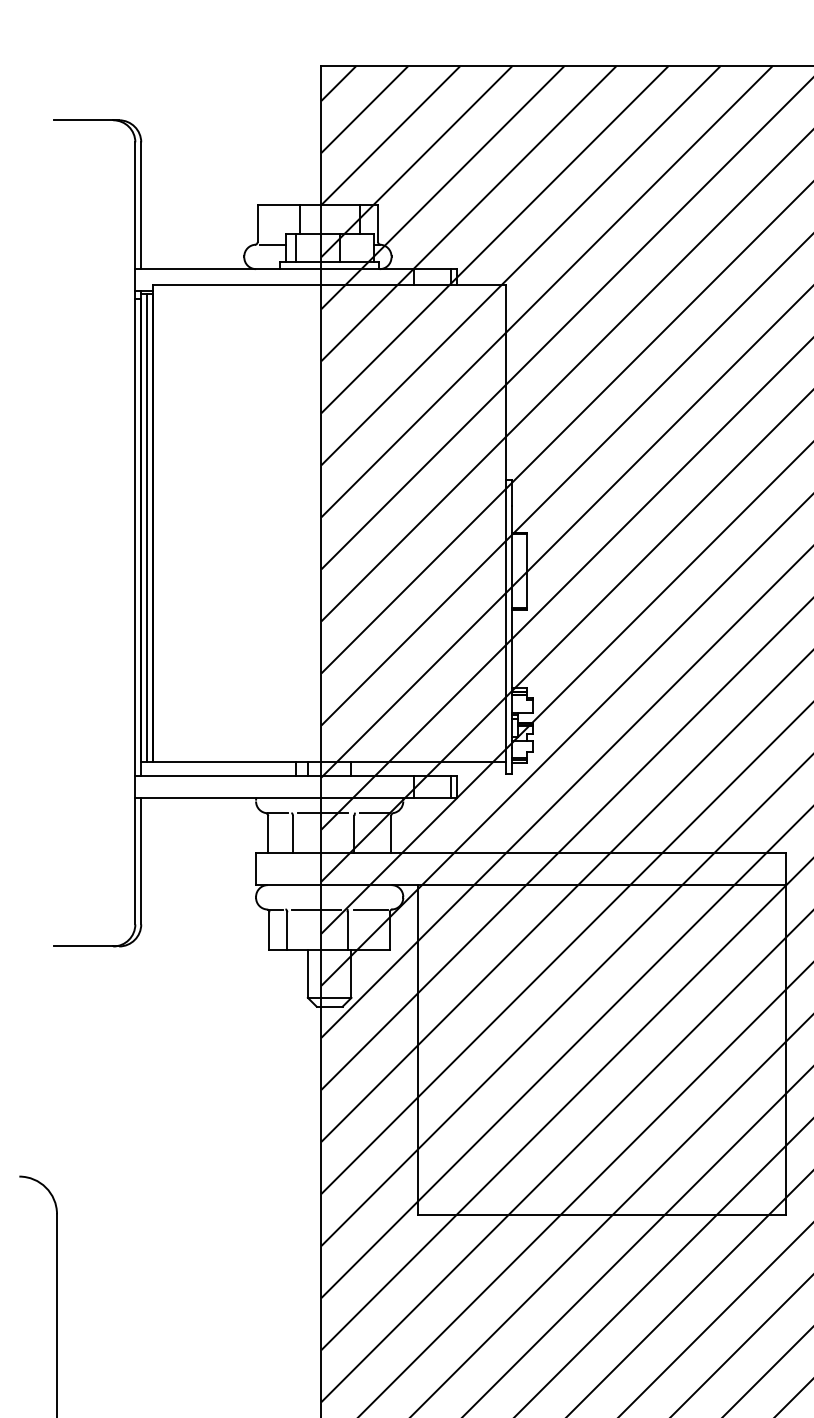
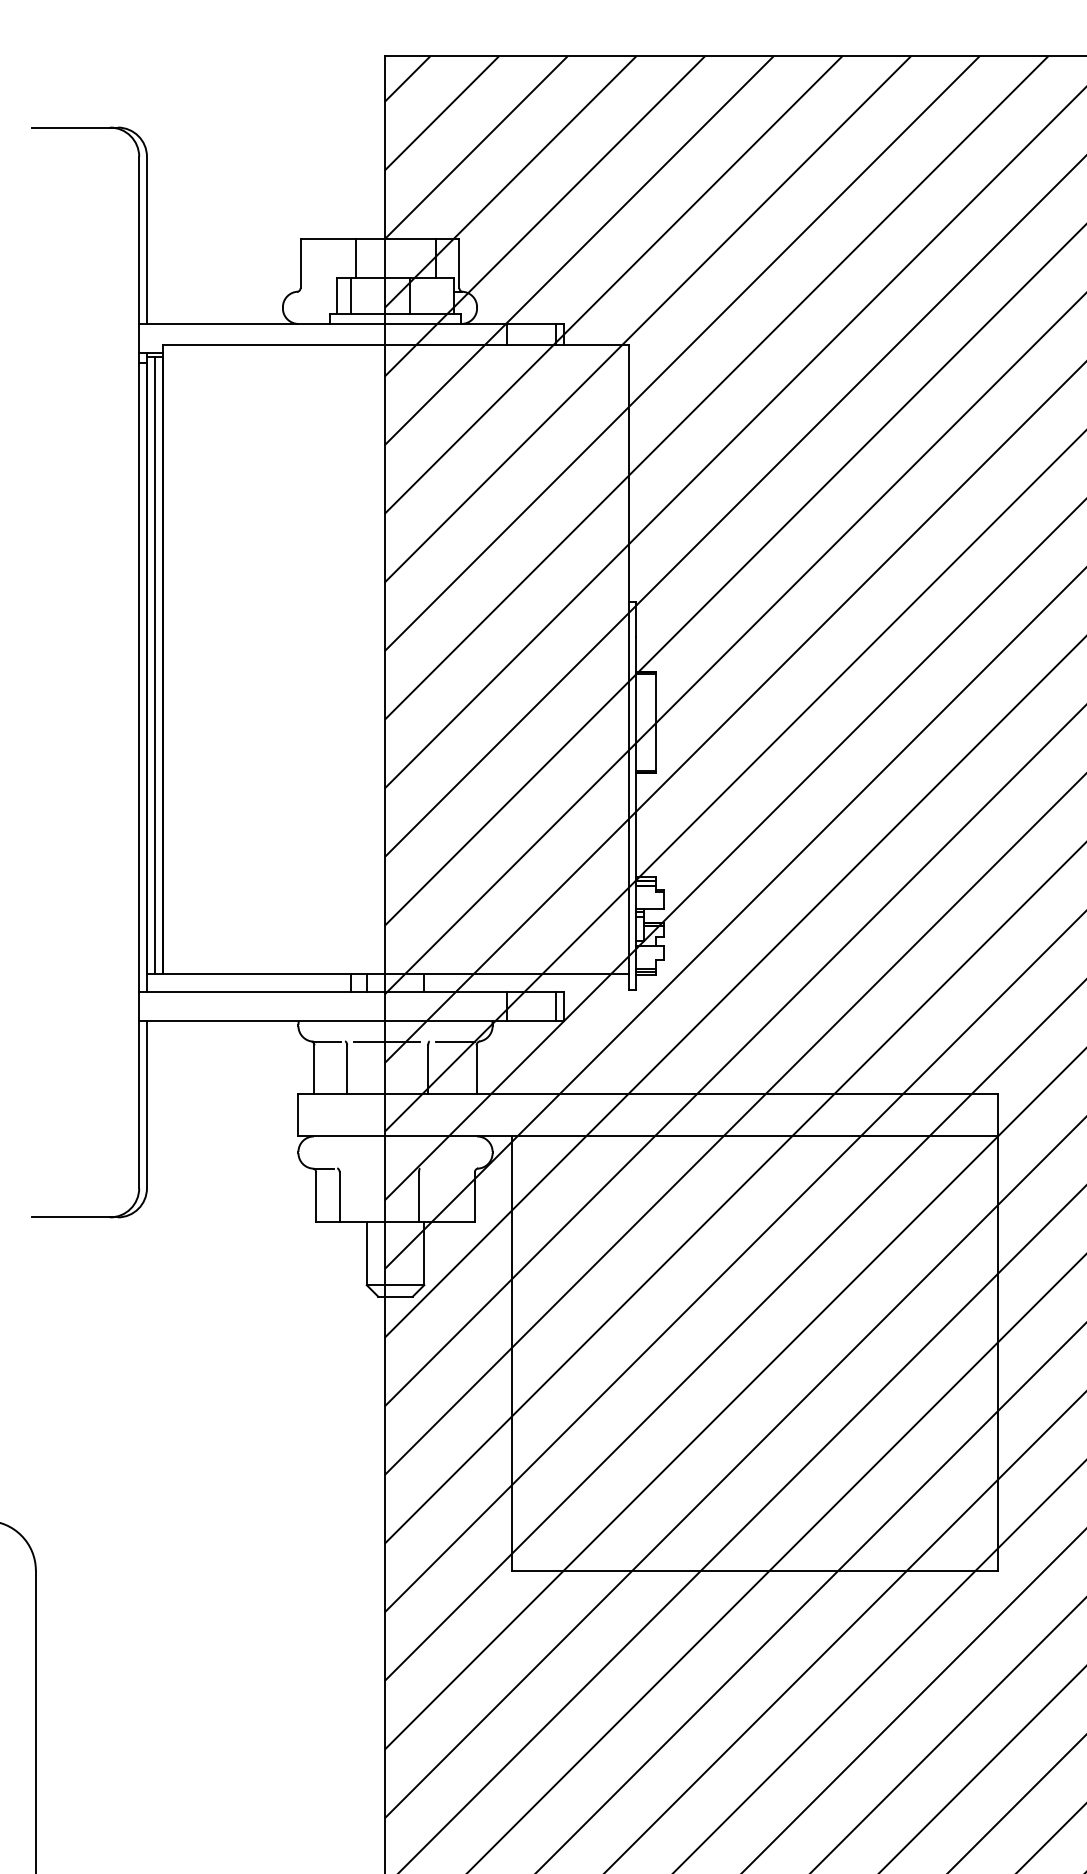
line: (272, 244) -> (319, 291), removed
line: (316, 909) -> (378, 1168), removed
line: (370, 909) -> (449, 1168), removed

